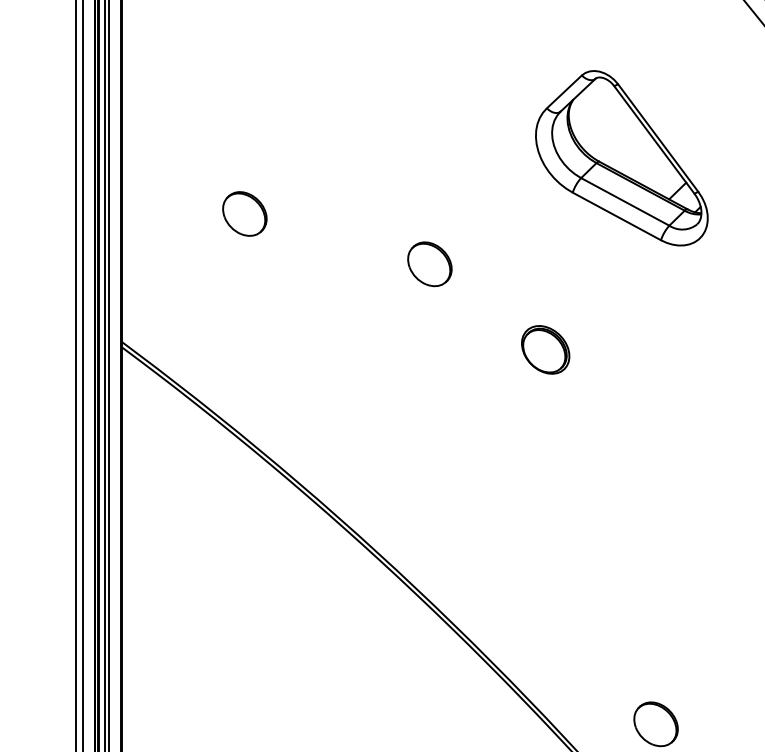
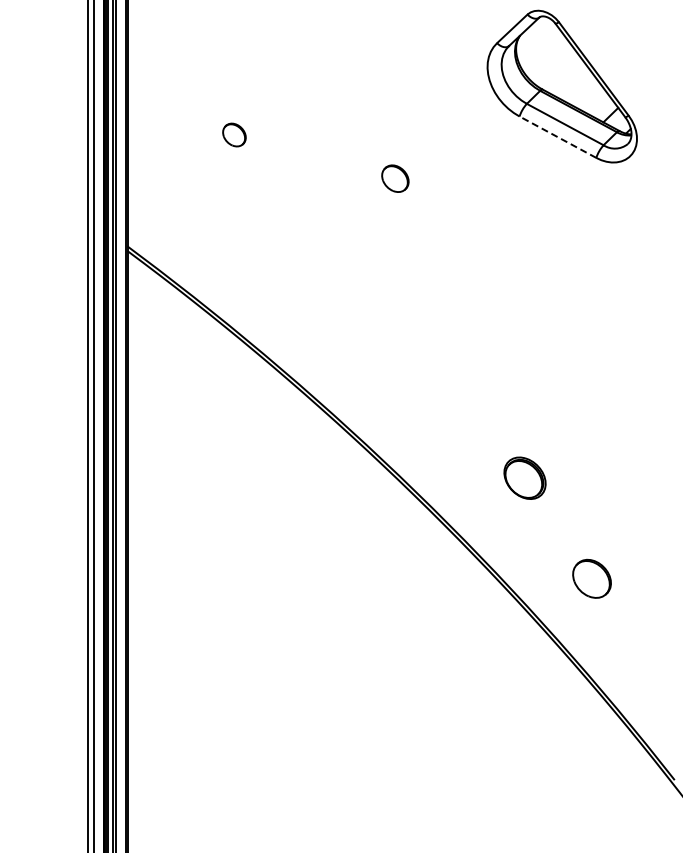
part: (244, 213) -> (234, 134), size x0.6
line: (616, 216) -> (557, 137), solid -> dashed
part: (430, 263) -> (395, 178), size x0.7
part: (545, 349) -> (524, 477), moved

